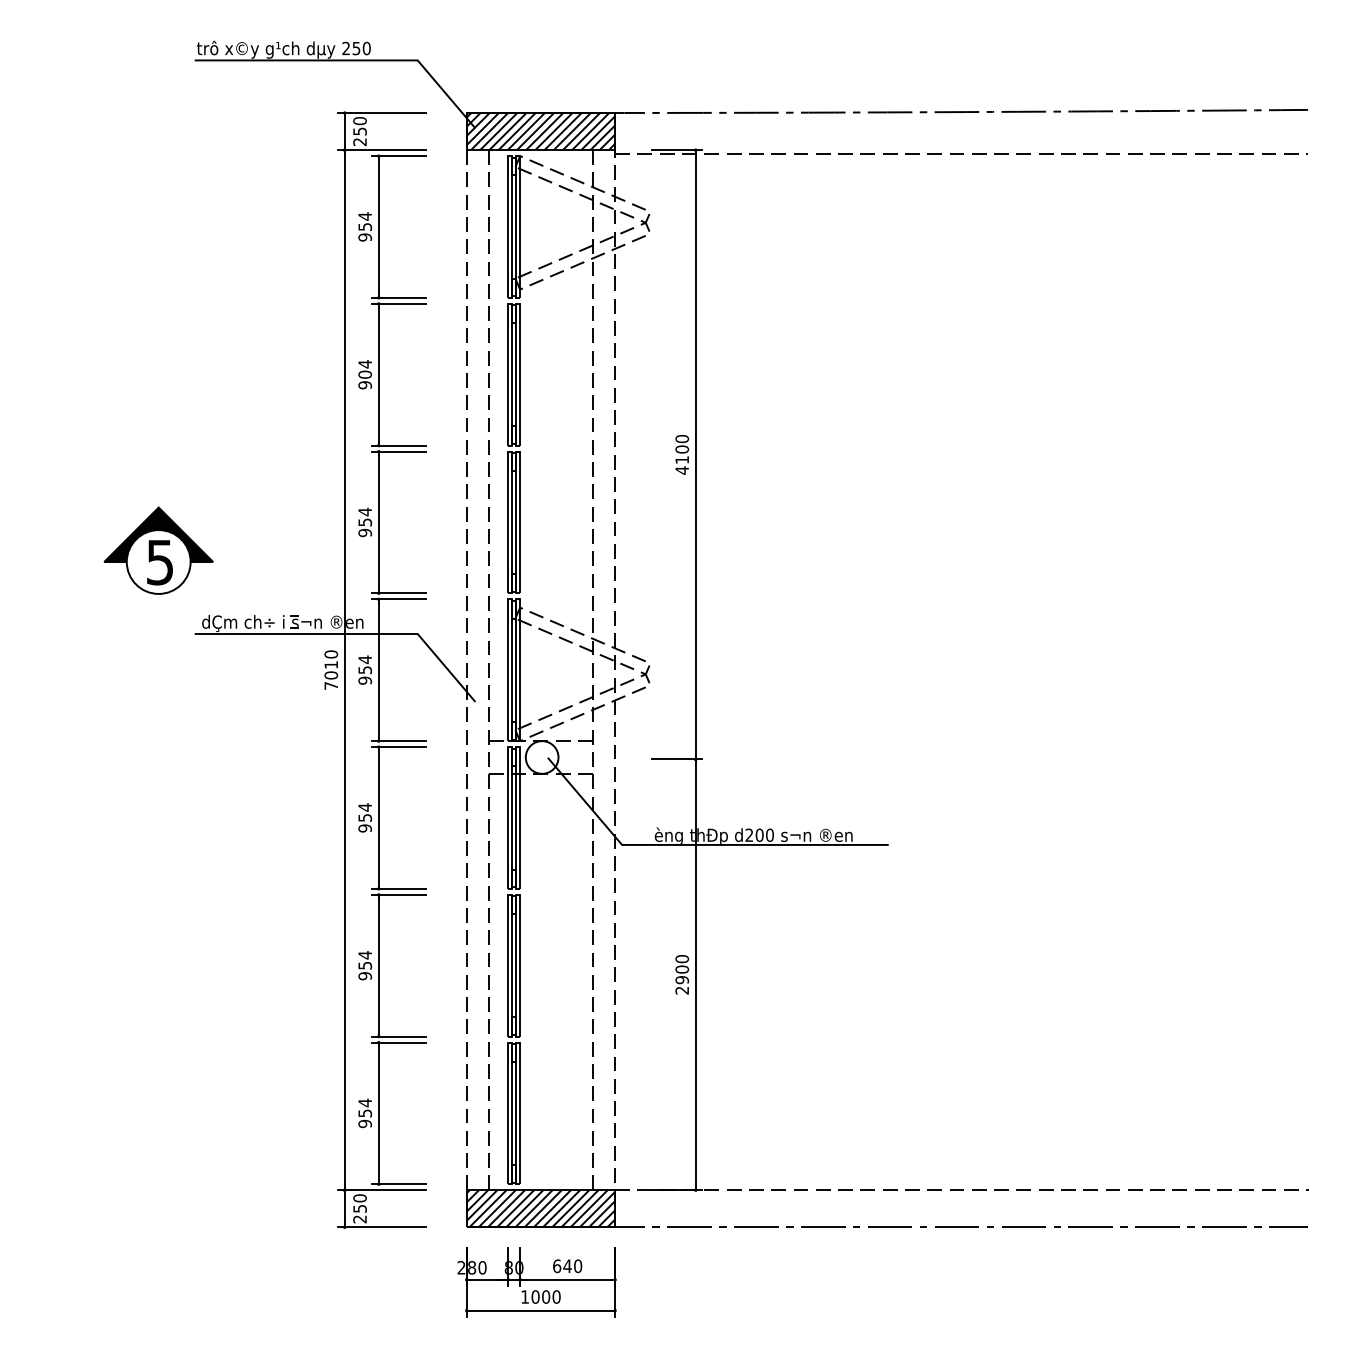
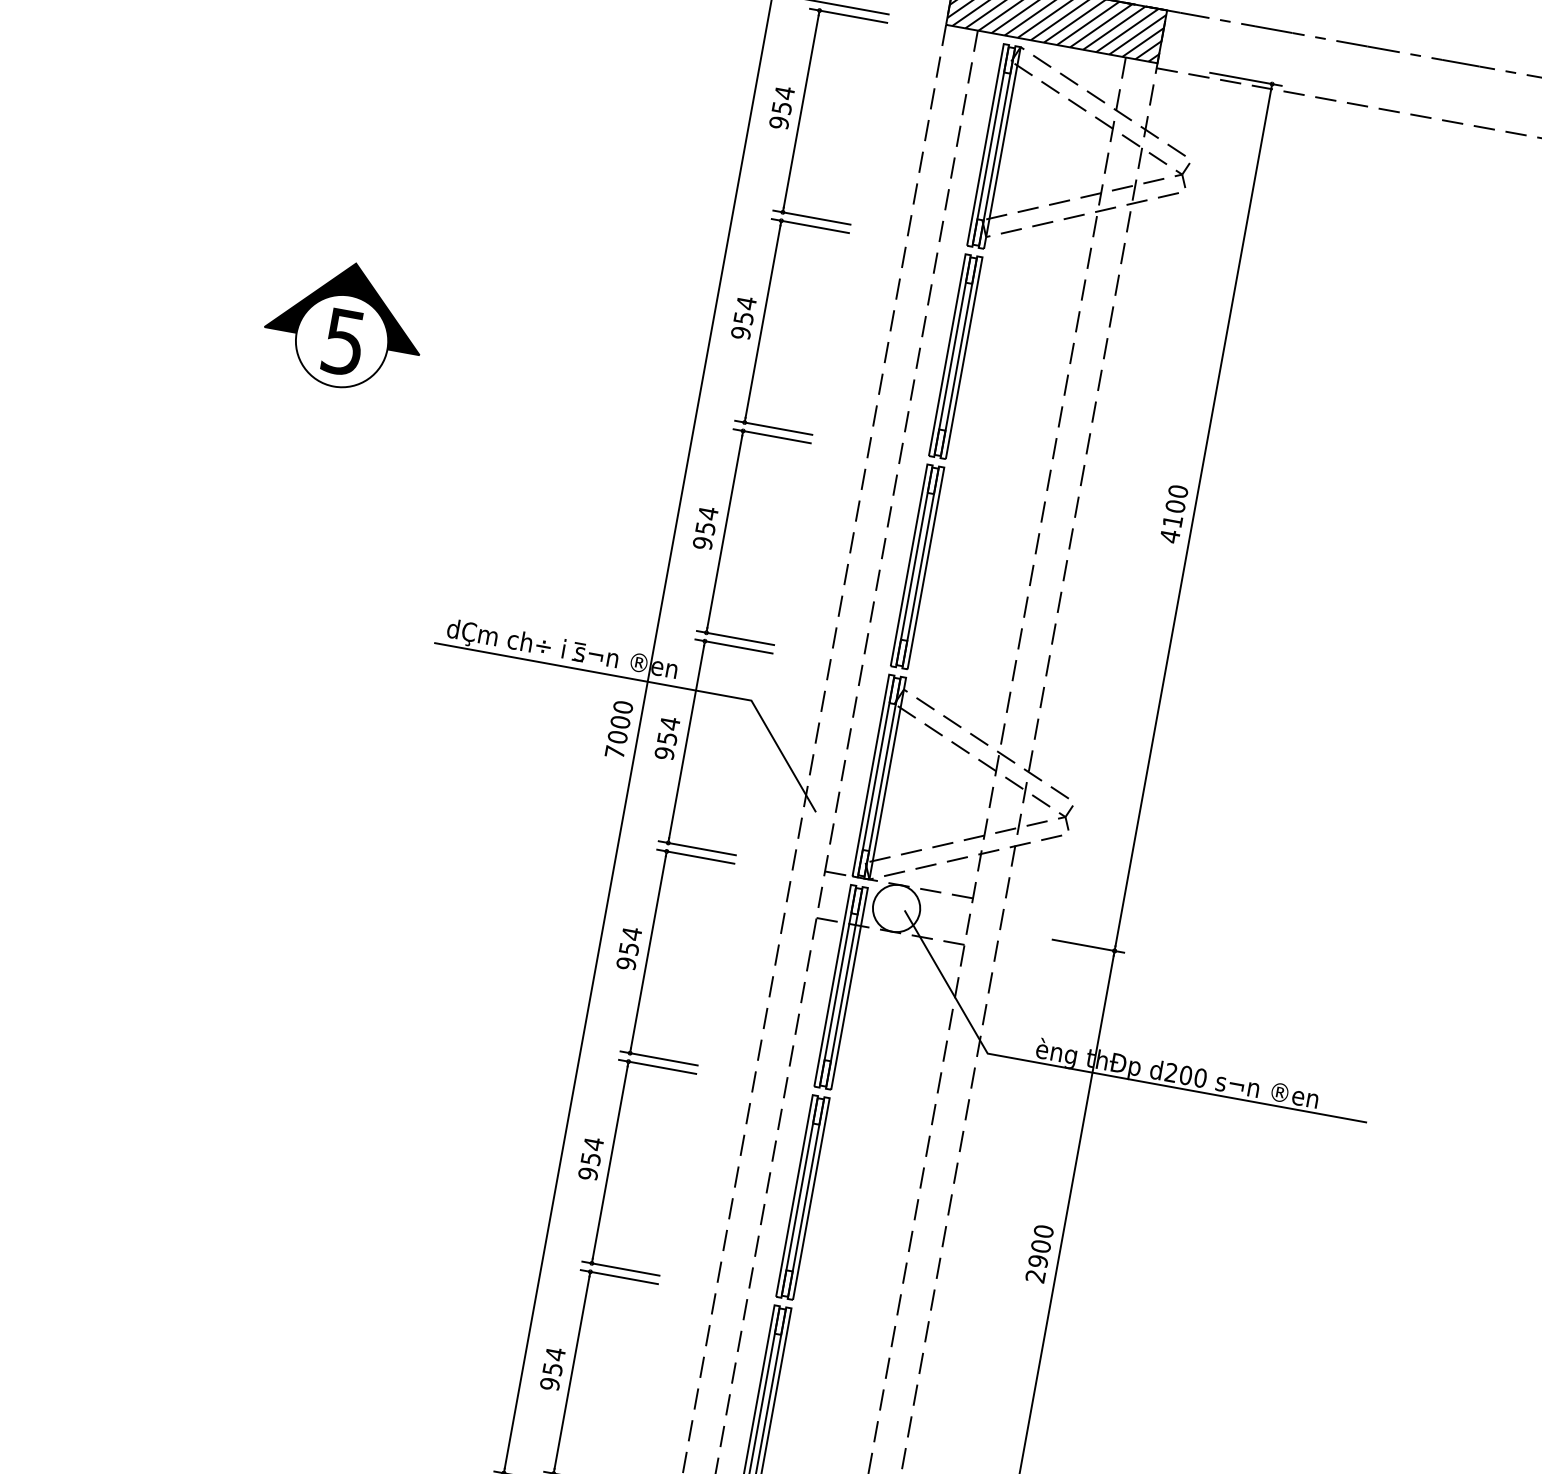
text: (364, 374) -> (742, 317), 904 -> 954
part: (158, 550) -> (344, 324), moved
text: (331, 664) -> (620, 721), 7010 -> 7000

